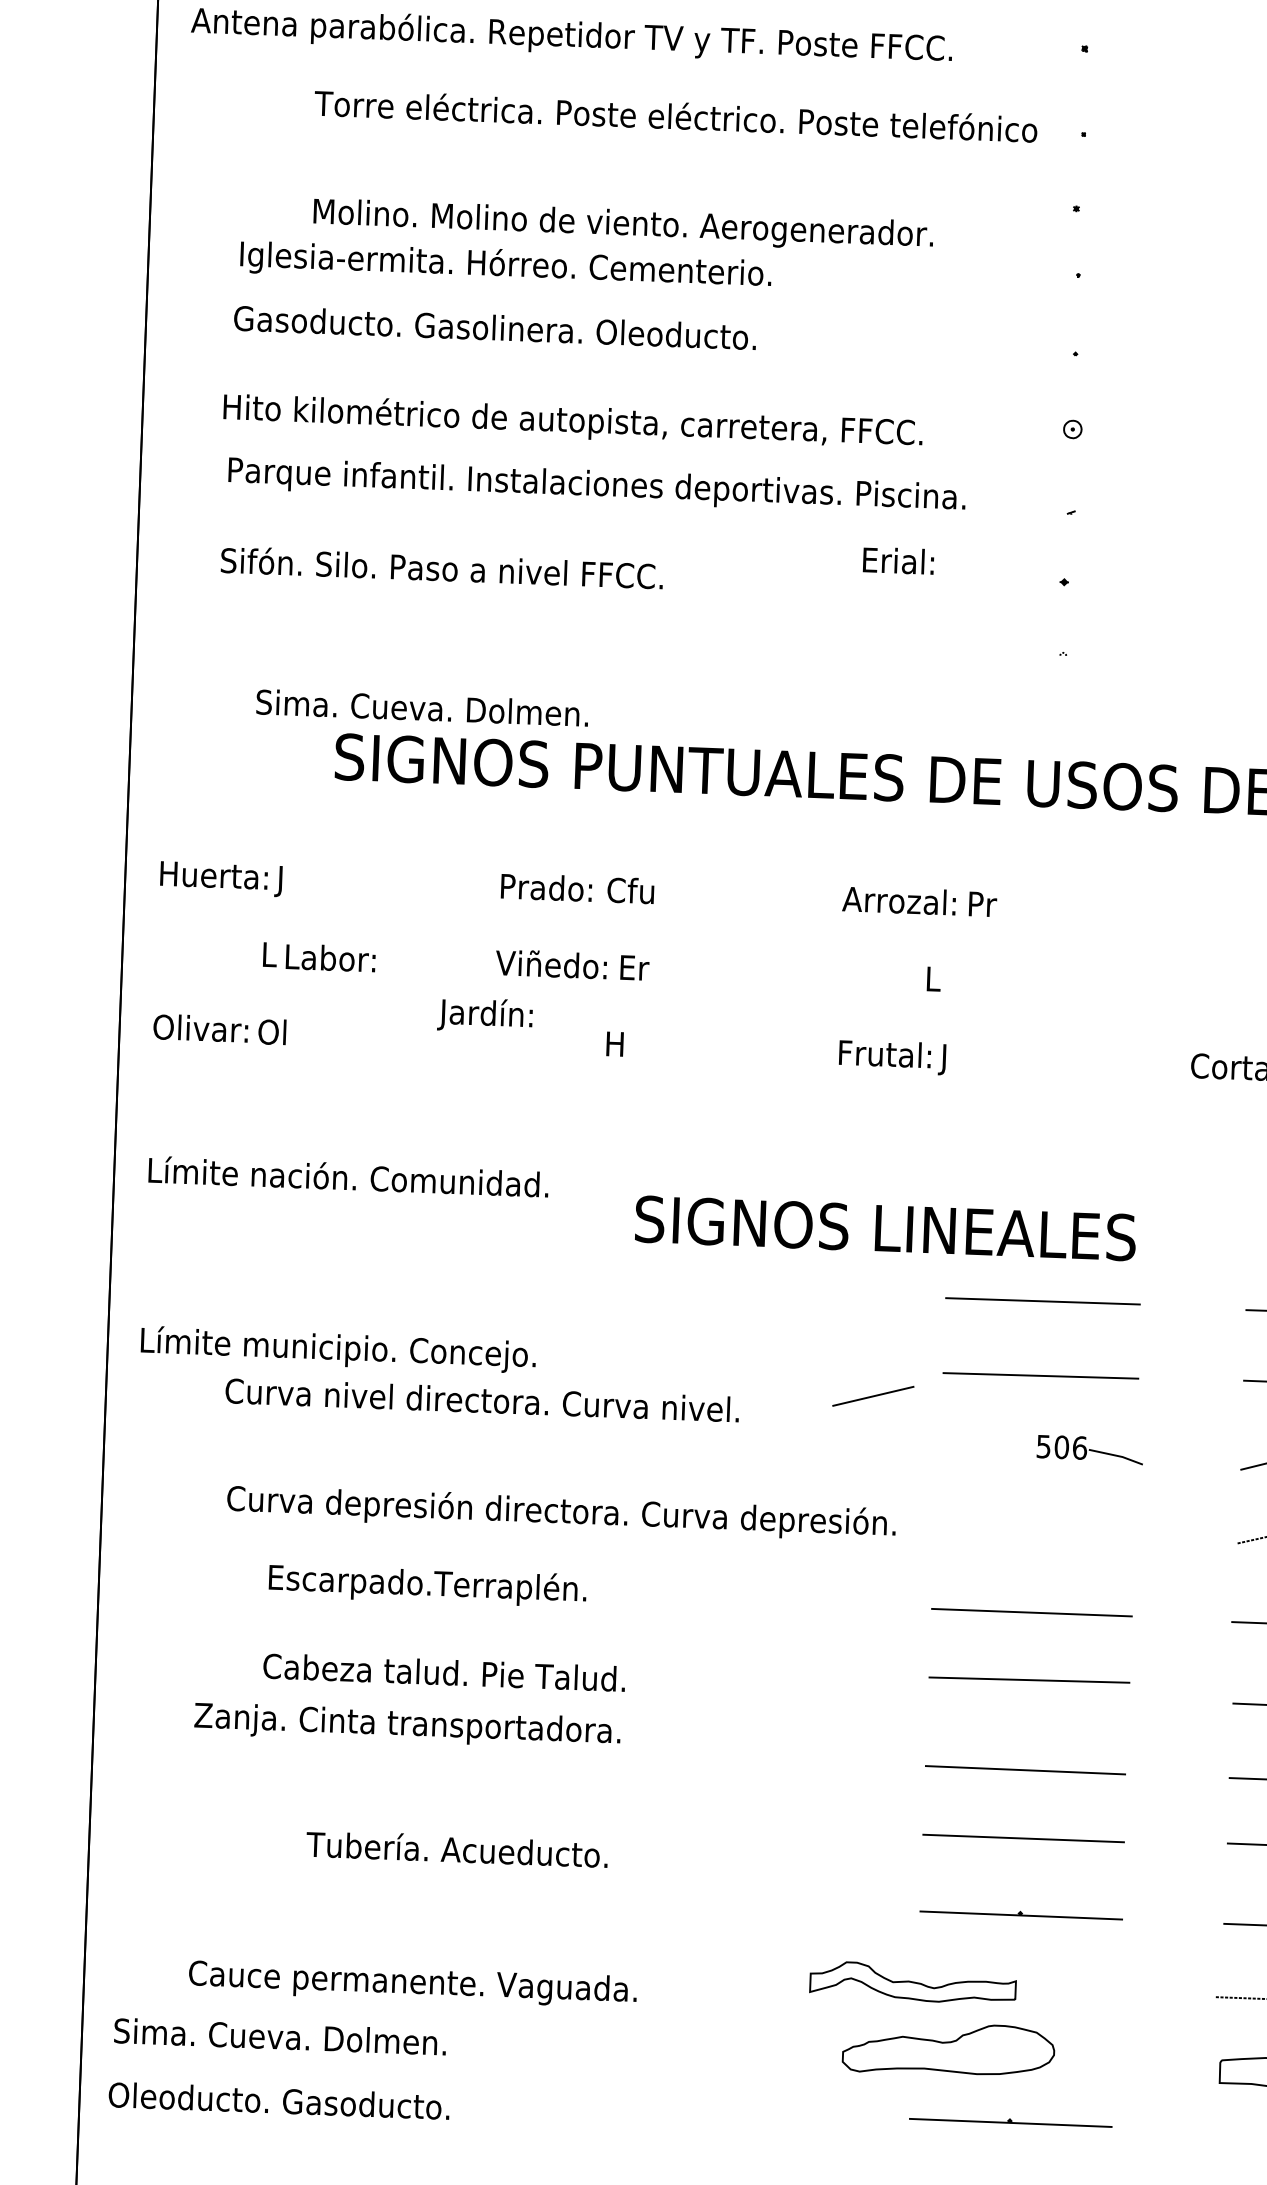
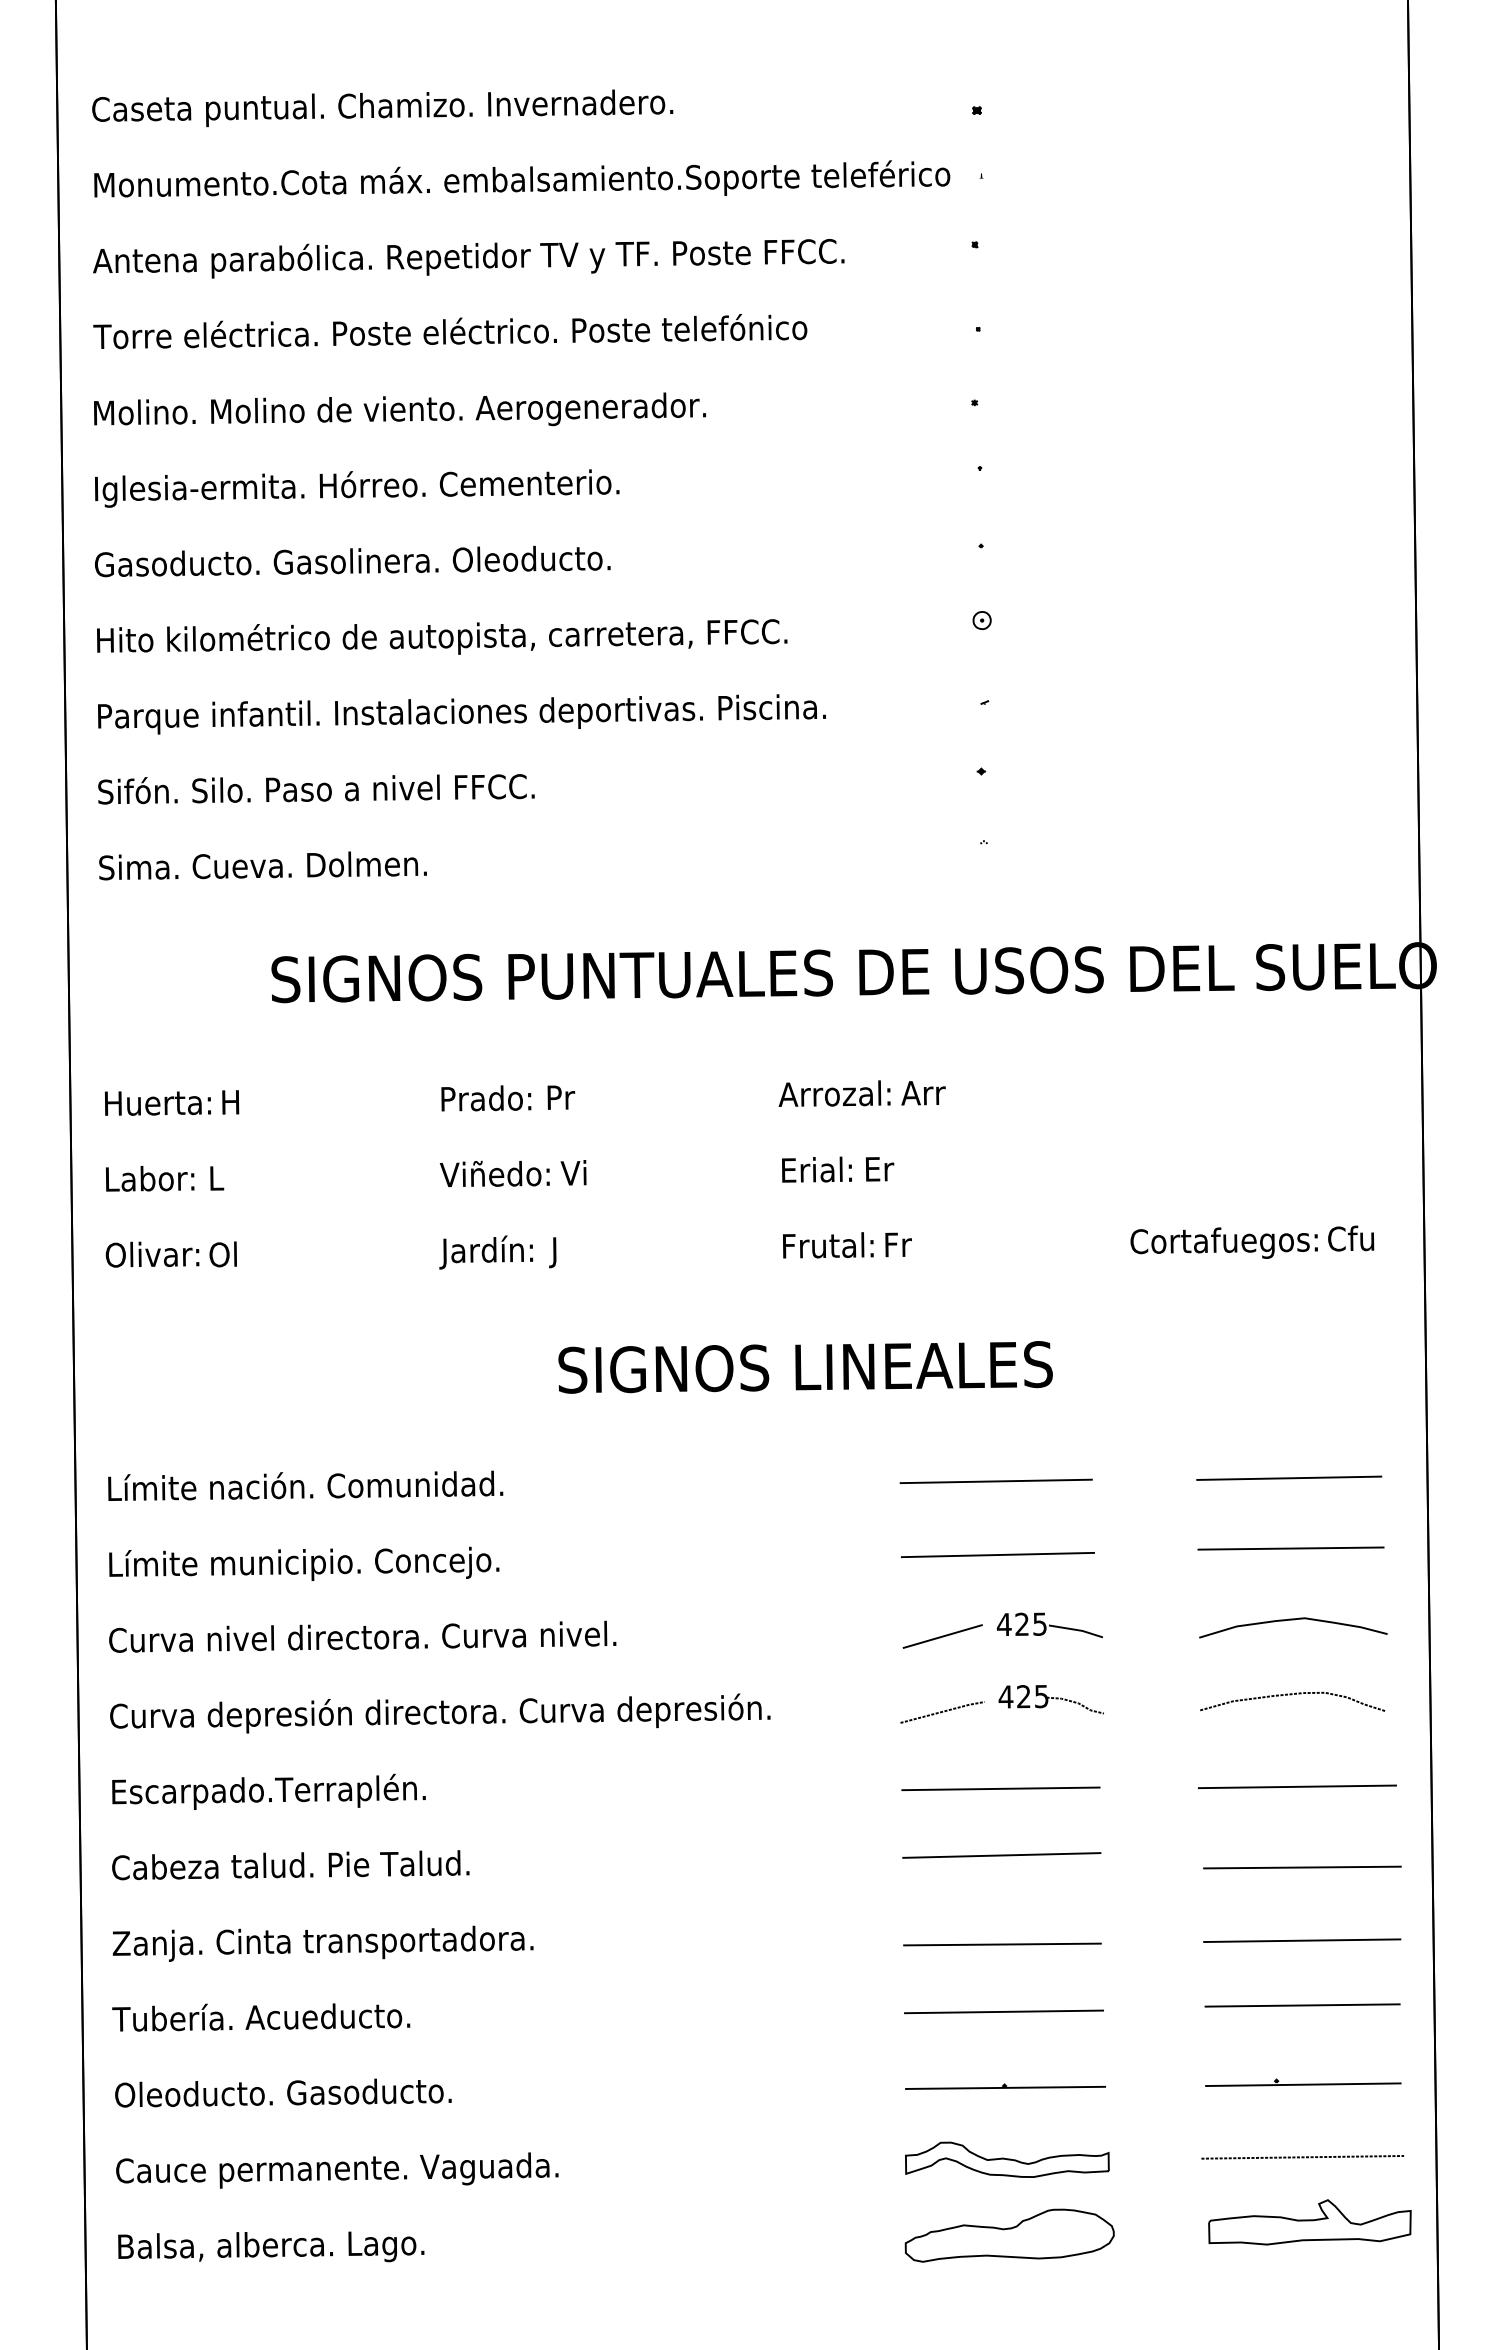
text: (676, 116) -> (450, 331), moved
text: (623, 223) -> (399, 409), moved
text: (506, 266) -> (357, 488), moved
text: (494, 328) -> (352, 561), moved
text: (573, 420) -> (442, 636), moved
text: (596, 486) -> (461, 714), moved
text: (898, 560) -> (816, 1169), moved
text: (442, 568) -> (316, 789), moved
text: (421, 707) -> (262, 865), moved
text: (285, 881) -> (228, 1105), J -> H
text: (630, 890) -> (569, 1097), Cfu -> Pr
text: (989, 905) -> (923, 1093), Pr -> Arr
text: (331, 957) -> (150, 1178), moved
text: (633, 967) -> (575, 1172), Er -> Vi
text: (942, 979) -> (881, 1169), L -> Er
text: (485, 1015) -> (486, 1252), moved
text: (612, 1047) -> (559, 1252), H -> J
text: (954, 1059) -> (896, 1247), J -> Fr
text: (348, 1176) -> (305, 1485), moved
text: (885, 1228) -> (805, 1367), moved
line: (873, 1396) -> (942, 1636), moved
text: (482, 1399) -> (362, 1636), moved
text: (1061, 1447) -> (1021, 1624), 506 -> 425
text: (561, 1512) -> (440, 1713), moved
part: (1086, 1524) -> (1050, 1699), added
line: (976, 1532) -> (942, 1712), added
text: (427, 1584) -> (268, 1791), moved
text: (444, 1672) -> (290, 1865), moved
text: (406, 1725) -> (322, 1943), moved
text: (457, 1850) -> (261, 2017), moved
part: (913, 1982) -> (1007, 2159), moved
text: (413, 1983) -> (337, 2170), moved
text: (280, 2038) -> (281, 2246), Sima. Cueva. Dolmen. -> Balsa, alberca. Lago.
part: (948, 2049) -> (1009, 2235), moved
text: (279, 2100) -> (283, 2092), moved
part: (1010, 2121) -> (1005, 2291), removed

